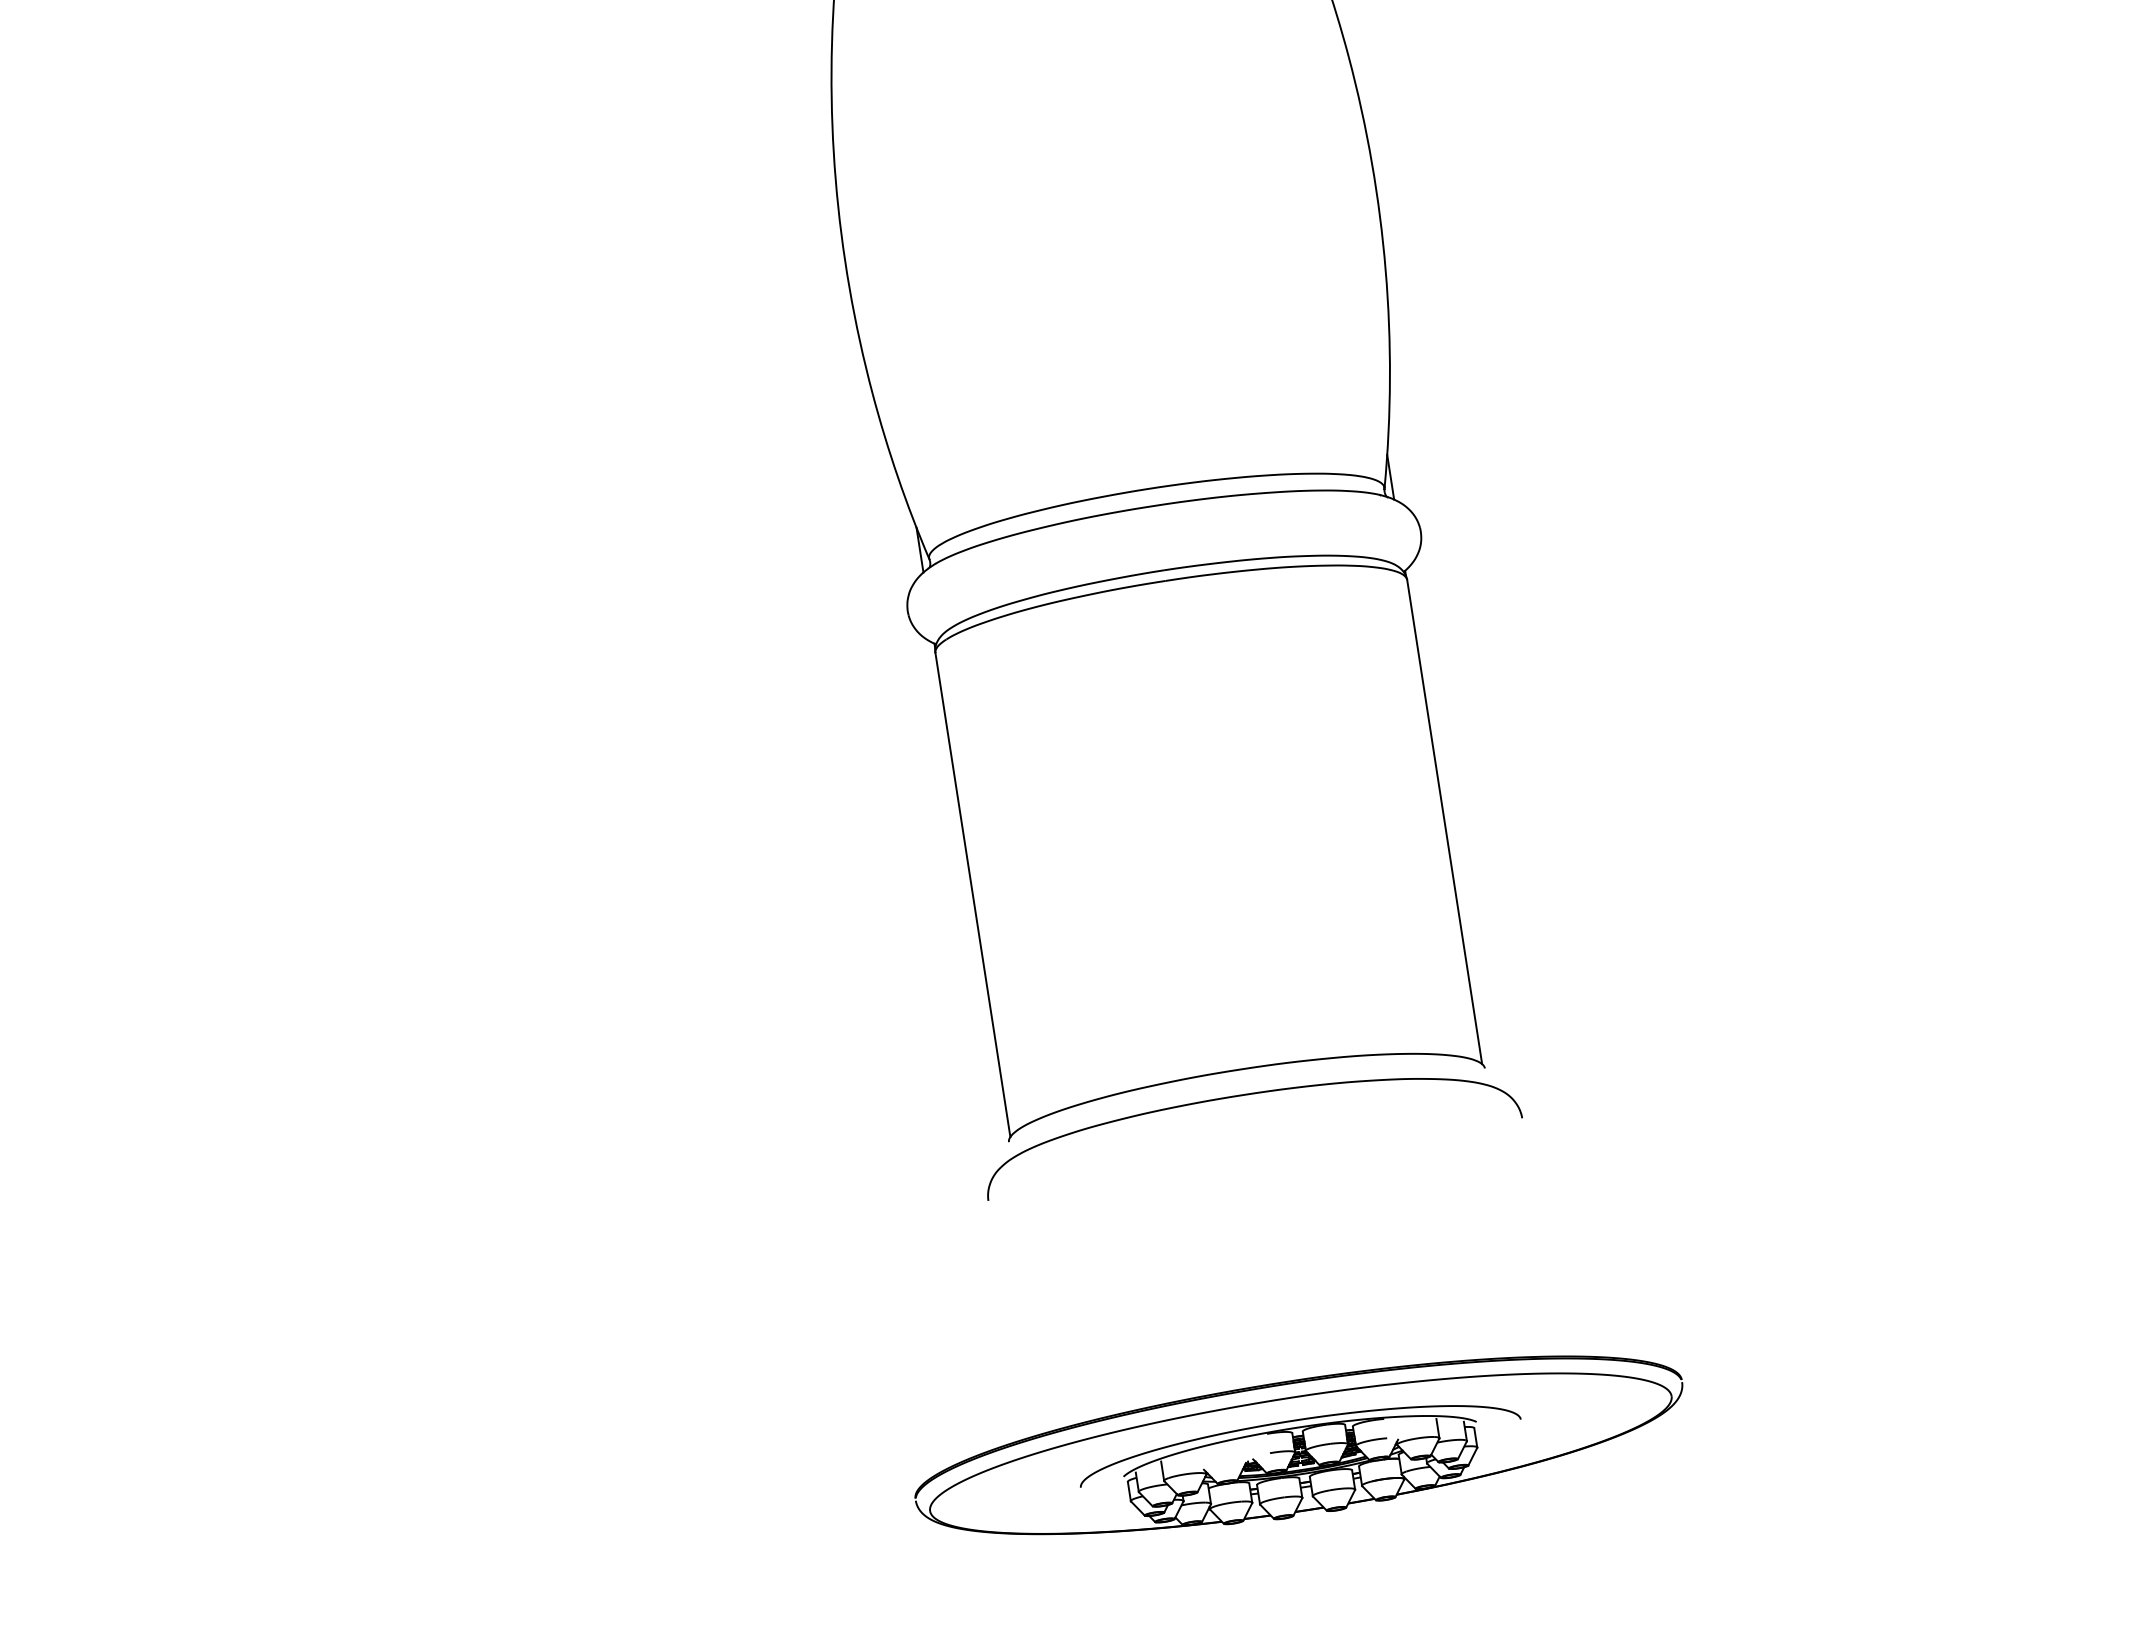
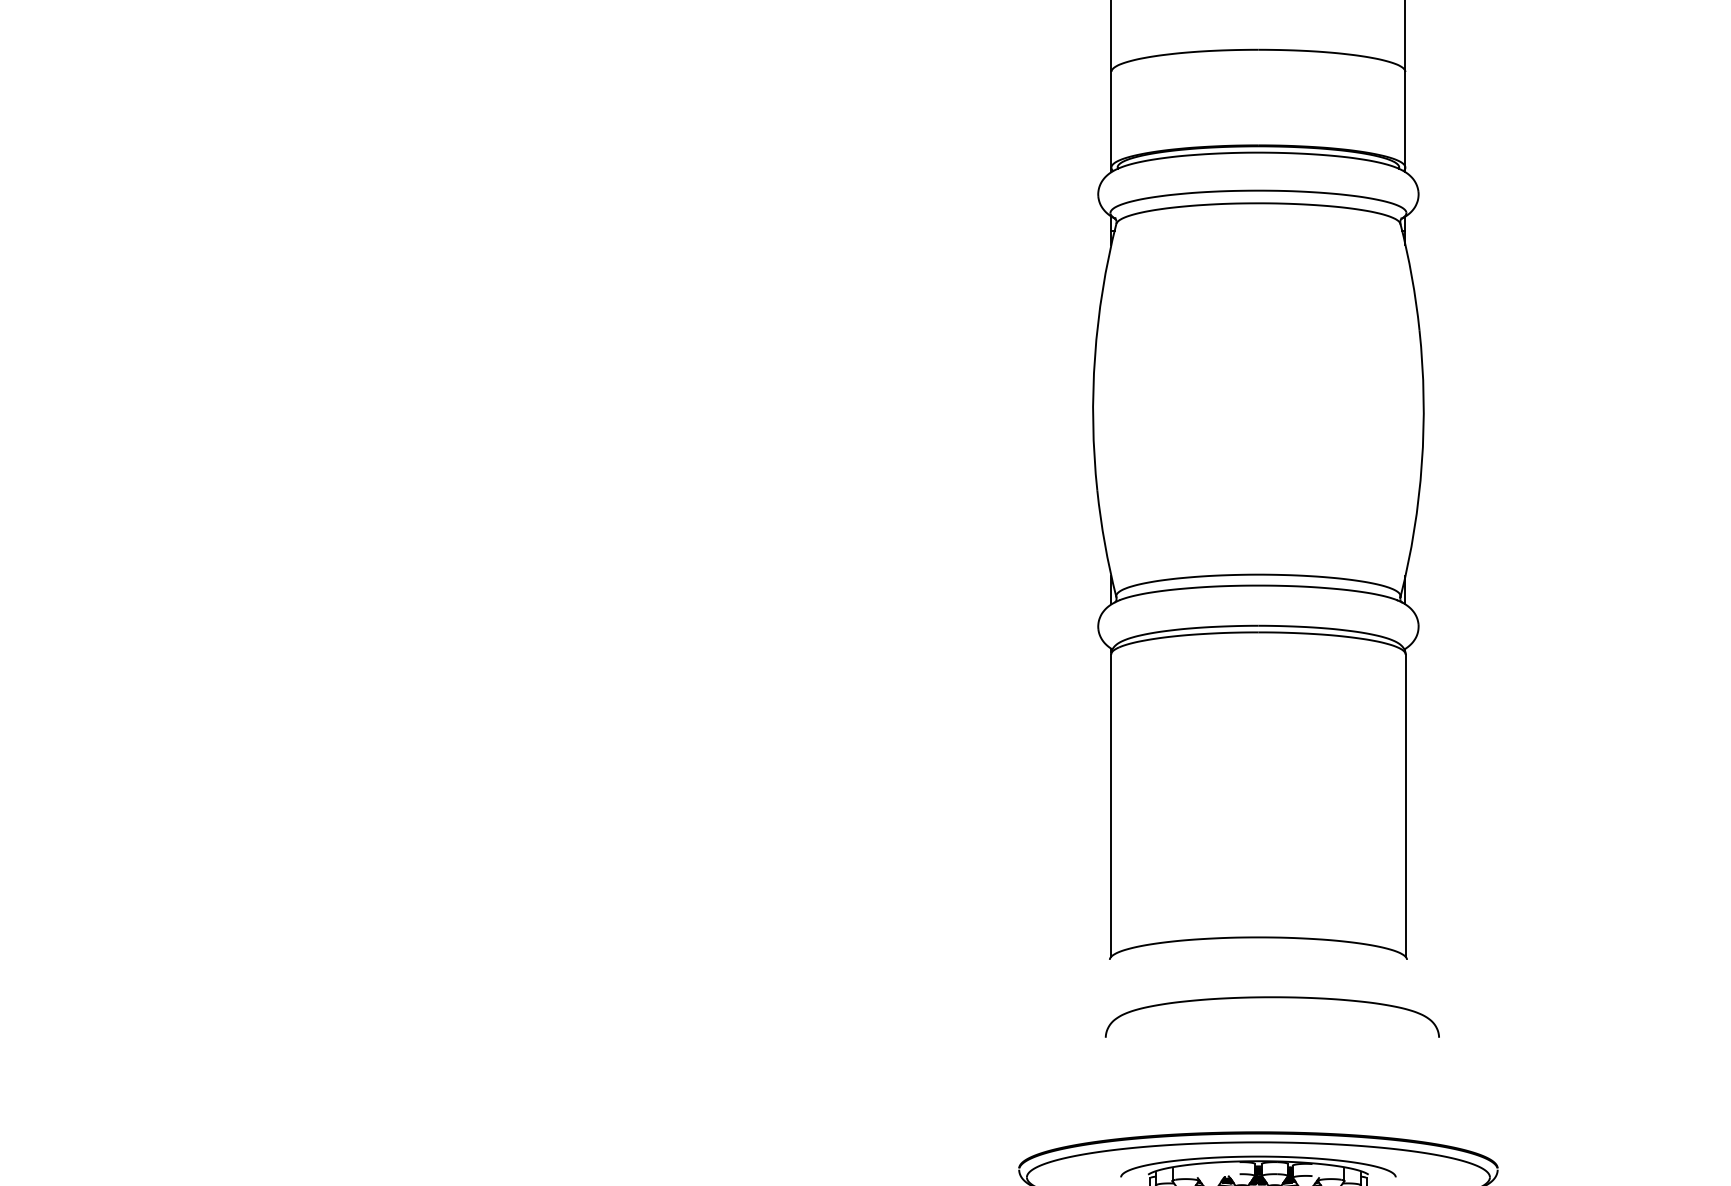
curve: (1244, 1096) -> (1271, 998), moved

